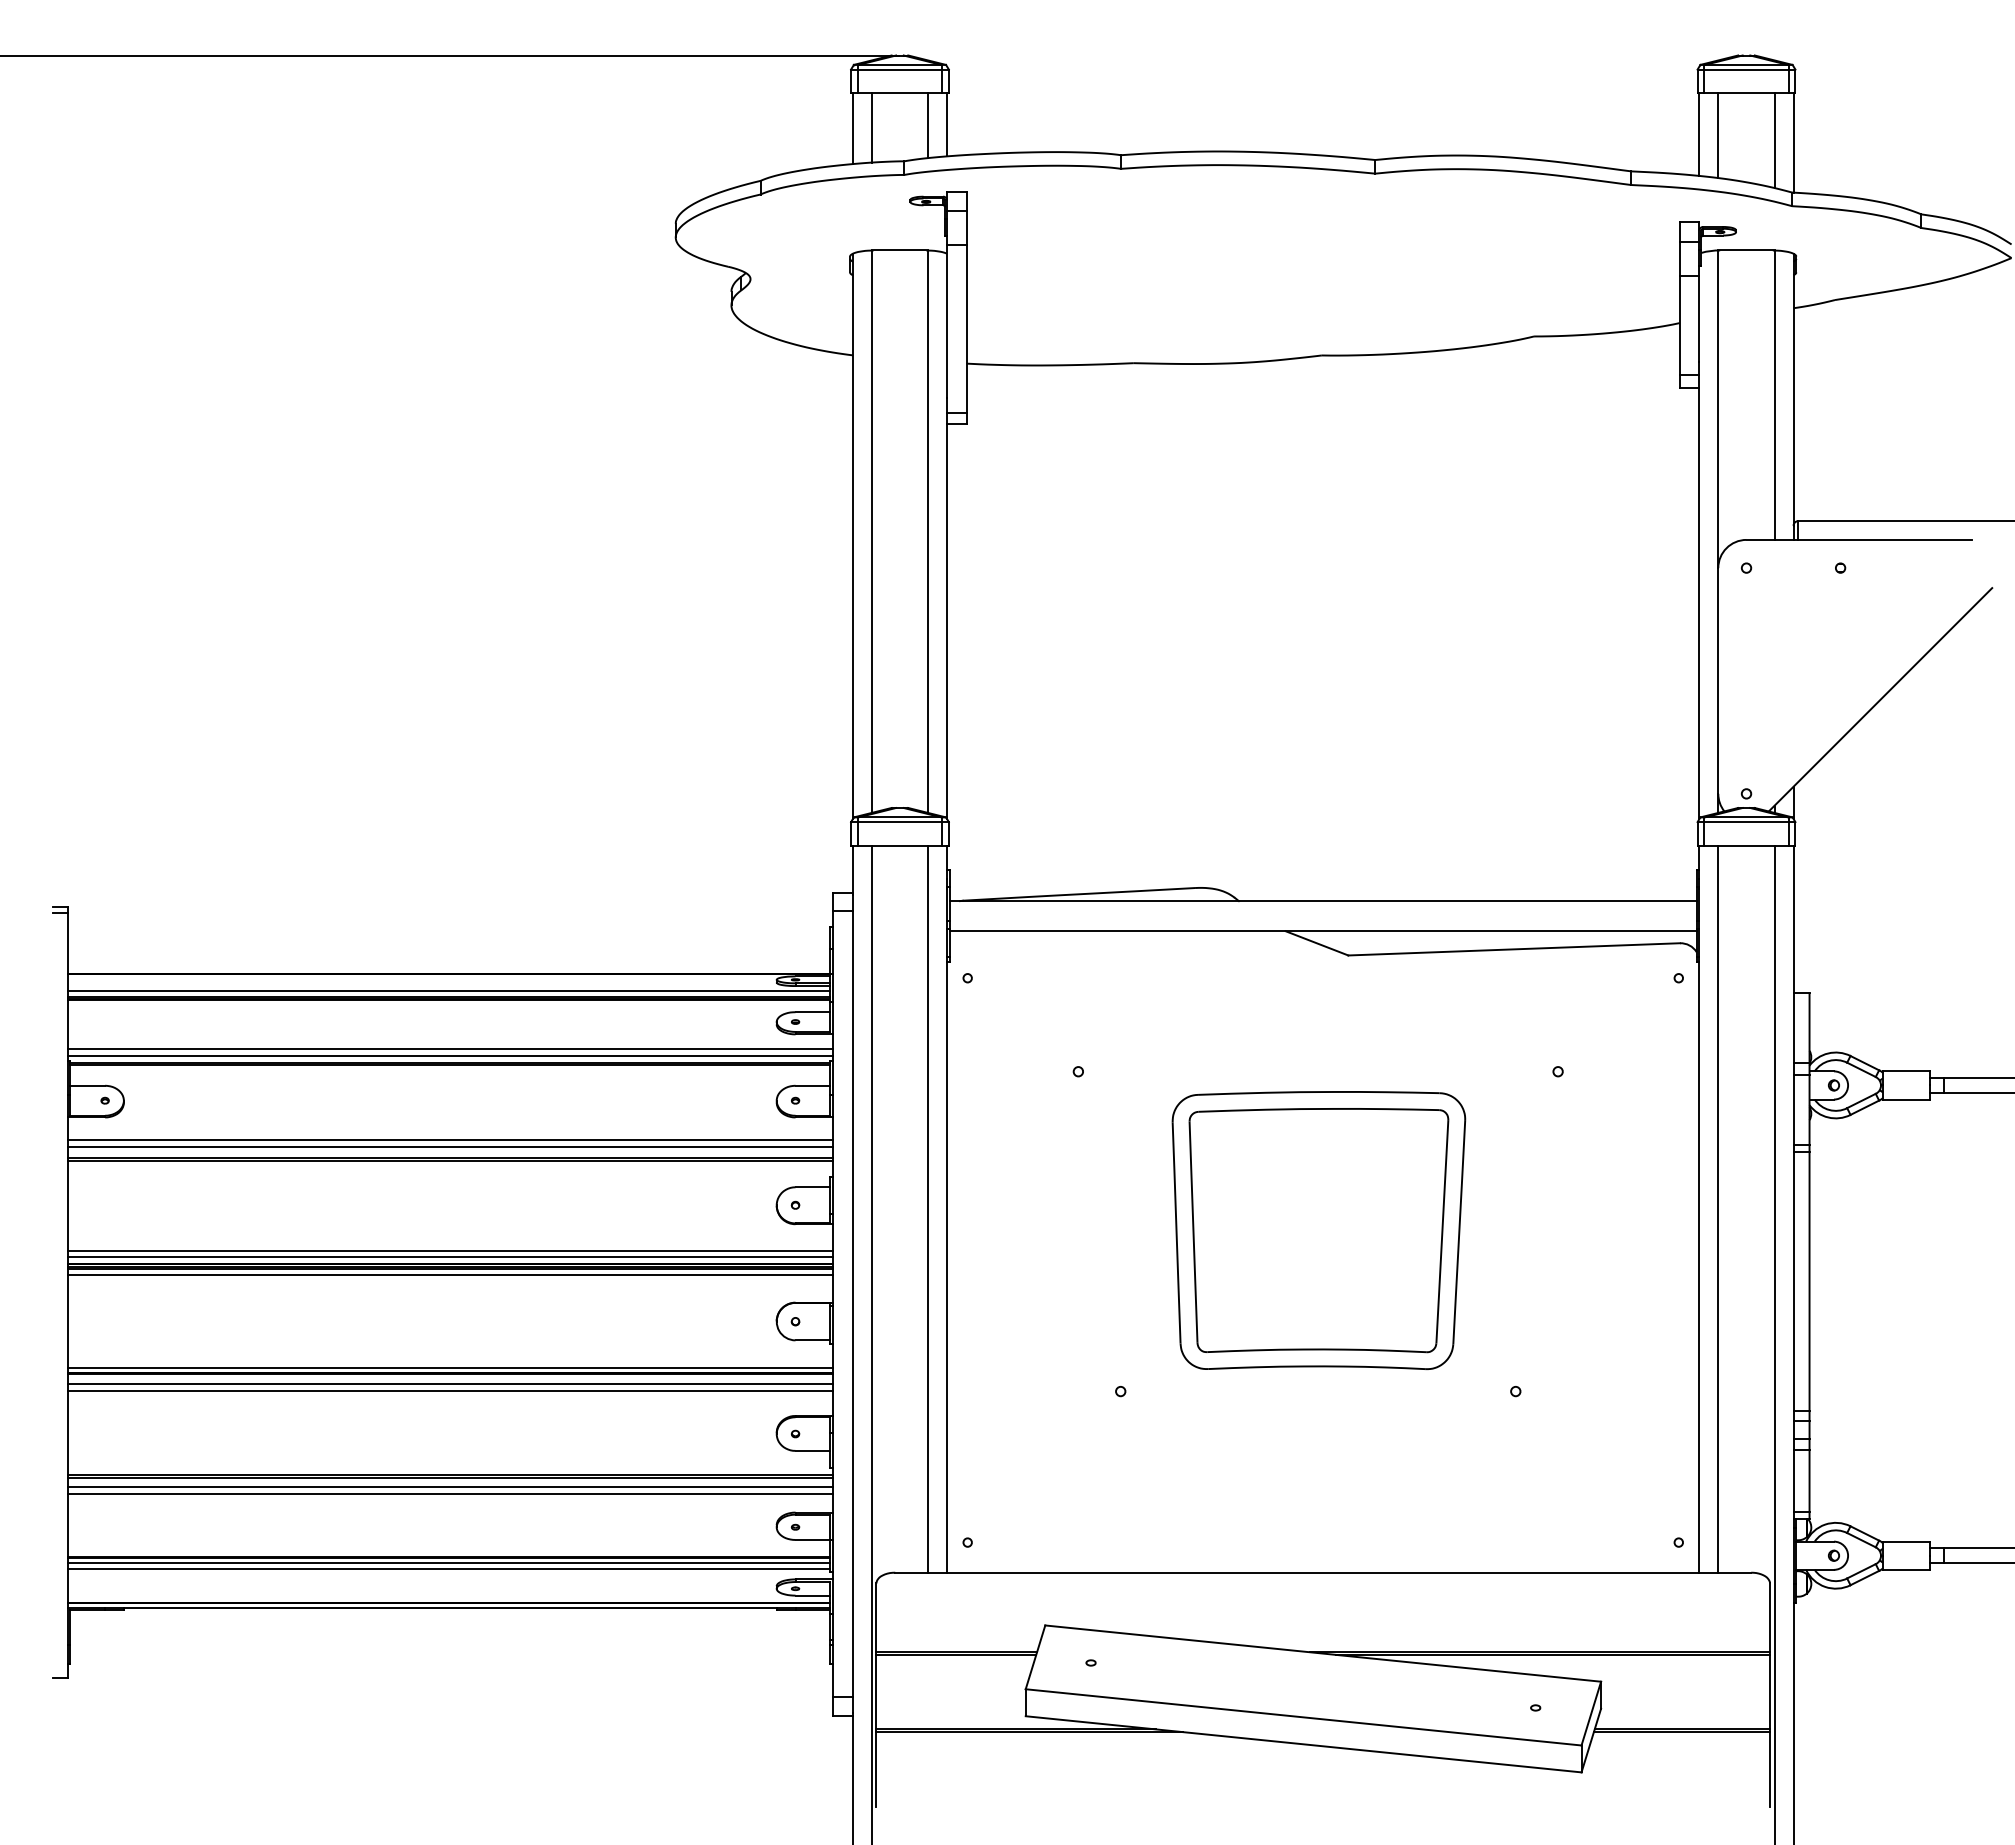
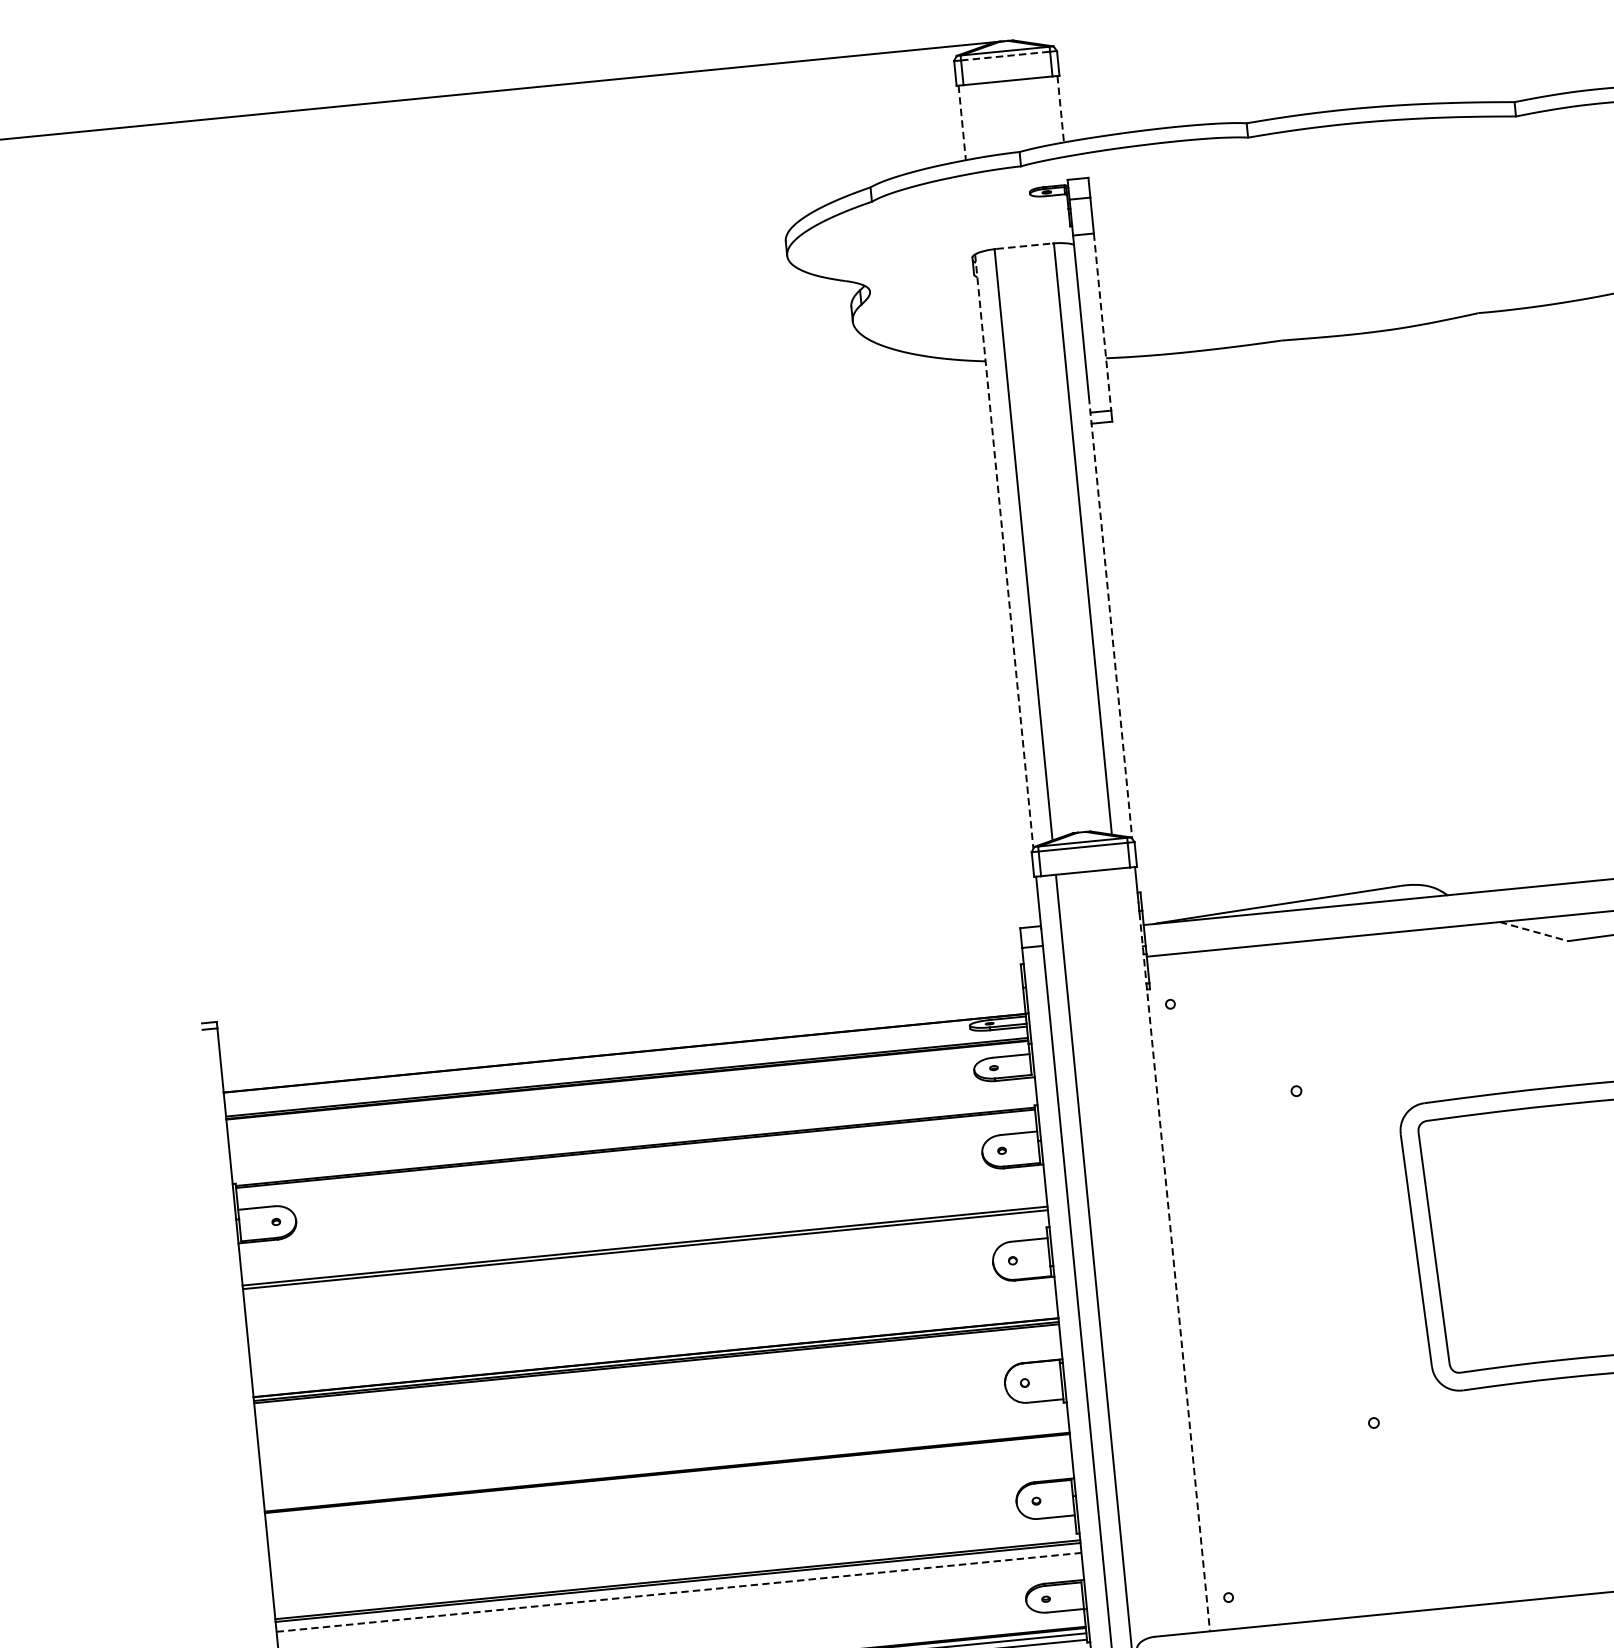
line: (900, 69) -> (1006, 55), solid -> dashed
line: (947, 124) -> (1061, 108), solid -> dashed
line: (928, 125) -> (1041, 111), removed
line: (871, 127) -> (981, 119), removed
line: (852, 129) -> (961, 123), solid -> dashed
line: (900, 250) -> (1024, 246), solid -> dashed
line: (966, 329) -> (1102, 322), solid -> dashed
line: (852, 536) -> (1003, 551), solid -> dashed
line: (947, 609) -> (1111, 618), solid -> dashed
line: (1316, 943) -> (1533, 931), solid -> dashed
line: (448, 991) -> (626, 1071), removed
line: (450, 1049) -> (634, 1132), removed
line: (450, 1055) -> (634, 1138), removed
line: (450, 1140) -> (643, 1228), removed
line: (450, 1146) -> (644, 1234), removed
line: (928, 1208) -> (1152, 1250), removed
line: (947, 1230) -> (1175, 1271), solid -> dashed
line: (450, 1251) -> (654, 1344), removed
line: (450, 1257) -> (655, 1351), removed
line: (450, 1274) -> (657, 1369), removed
line: (450, 1368) -> (666, 1467), removed
line: (450, 1384) -> (668, 1484), removed
line: (450, 1390) -> (669, 1491), removed
line: (450, 1486) -> (679, 1591), solid -> dashed
line: (450, 1493) -> (679, 1599), removed

